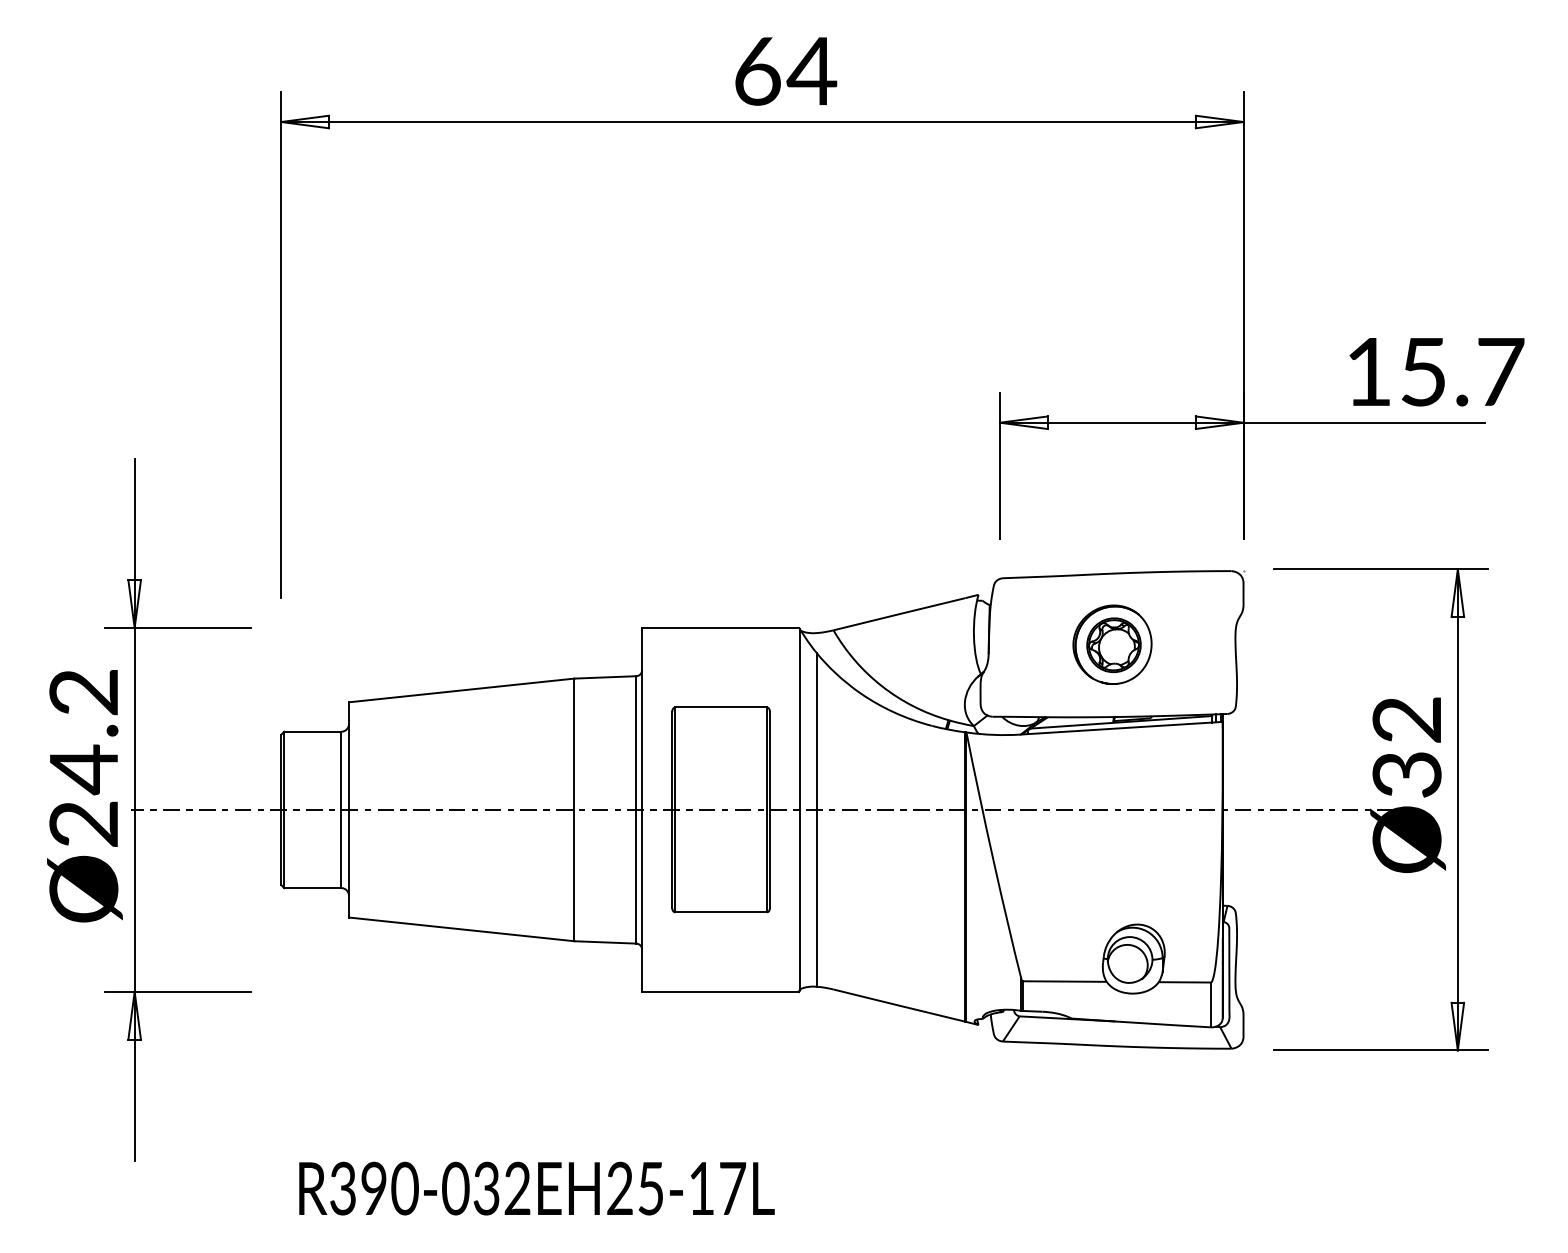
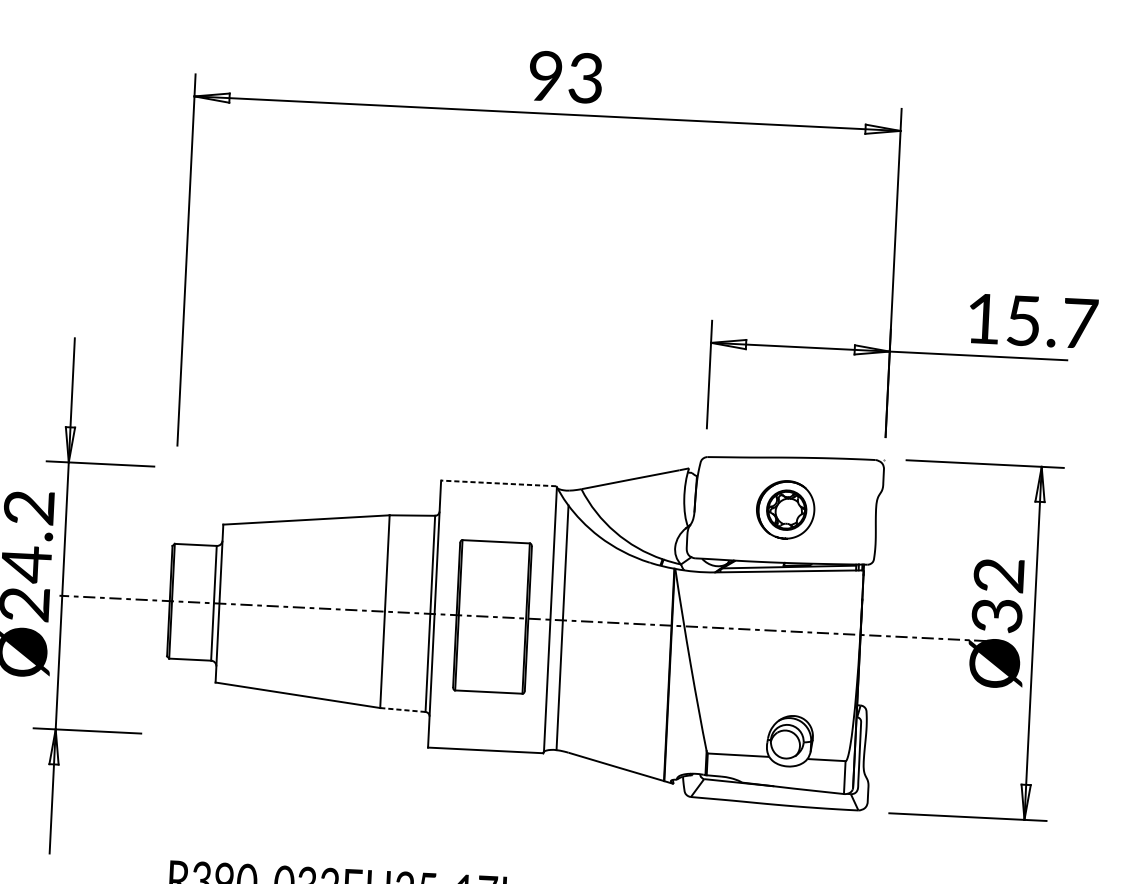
text: (786, 70) -> (567, 76), 64 -> 93
line: (720, 627) -> (498, 483), solid -> dashed
line: (605, 942) -> (402, 710), solid -> dashed

